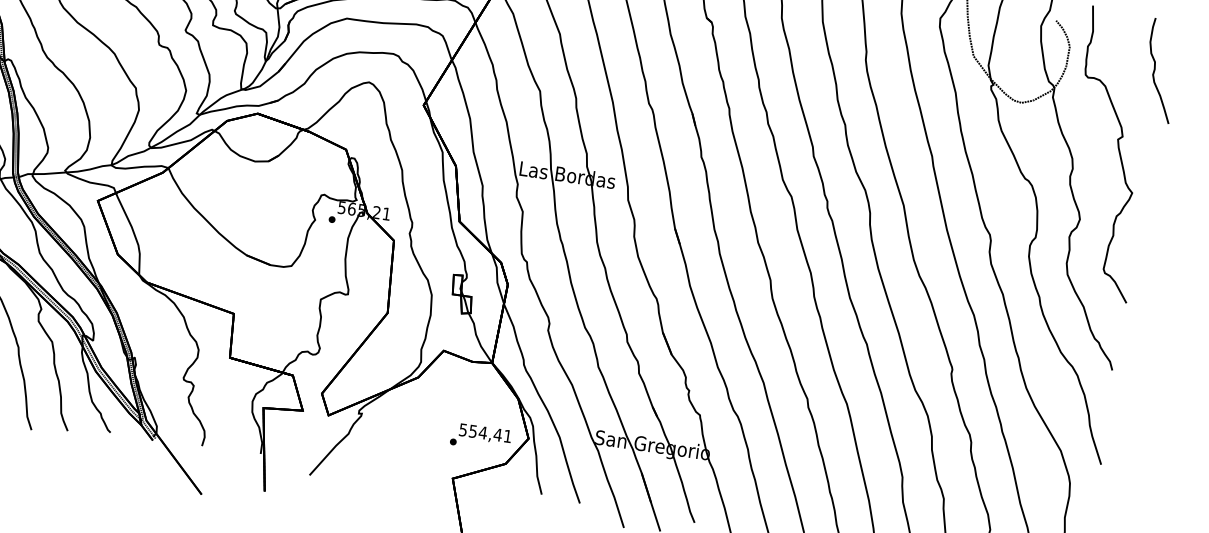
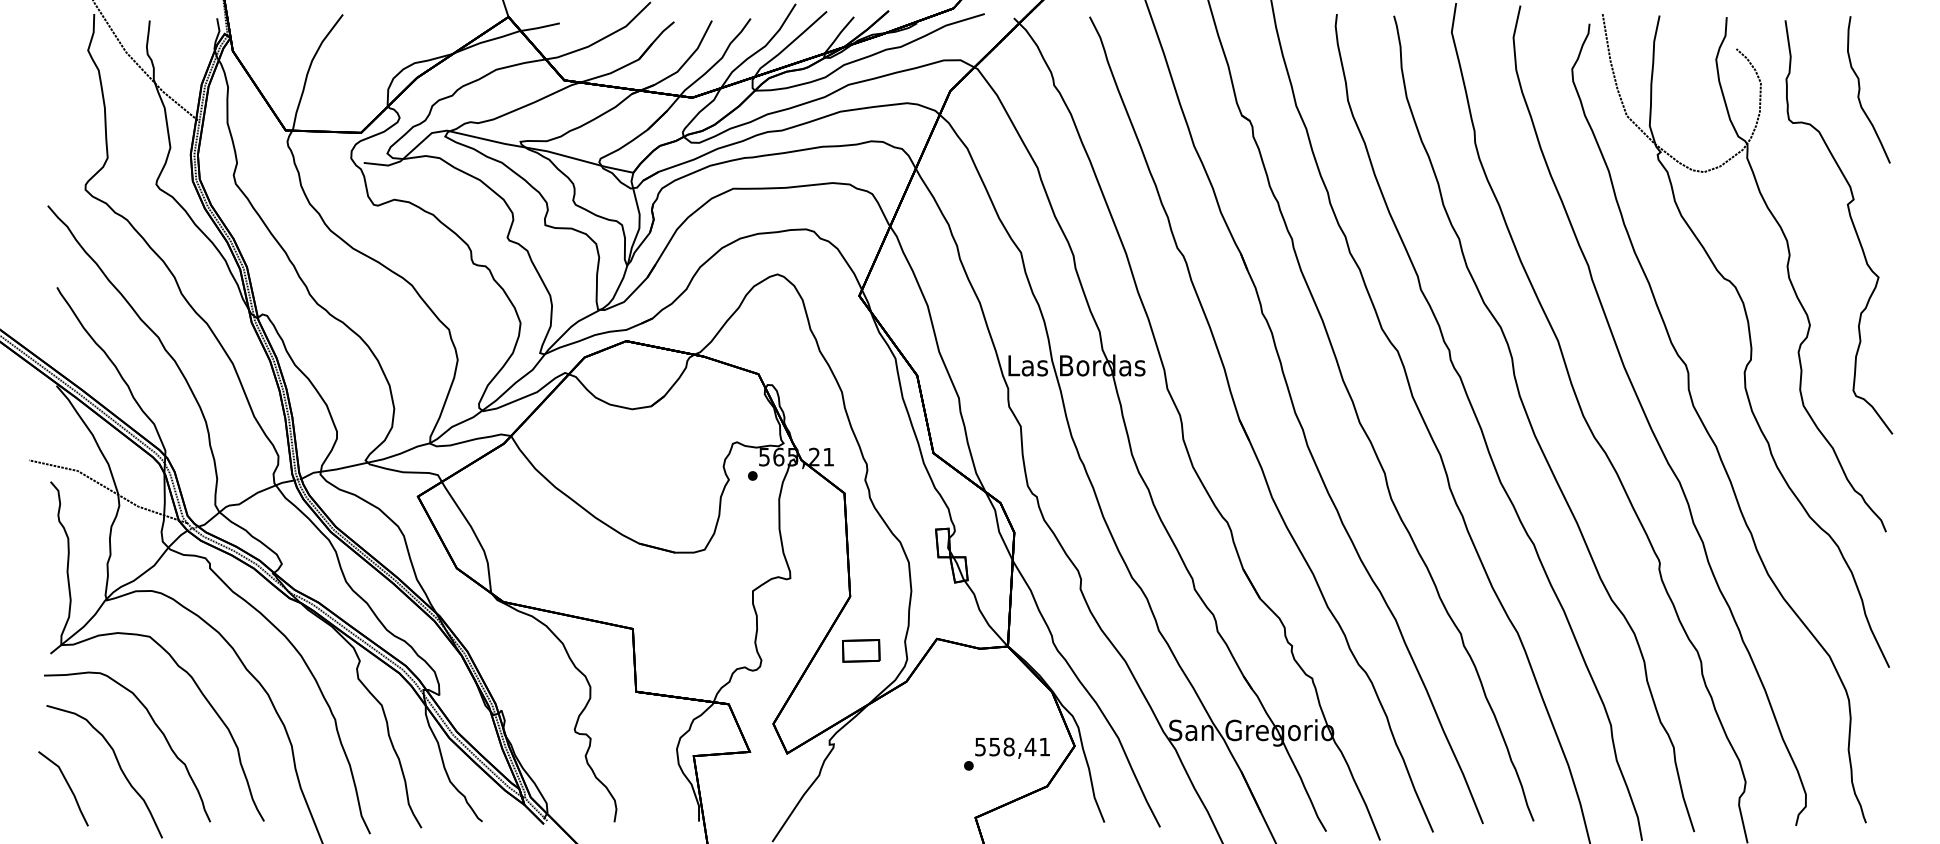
curve: (1155, 69) -> (1860, 89), moved
part: (390, 351) -> (861, 650), added
text: (482, 432) -> (1008, 746), 554,41 -> 558,41

